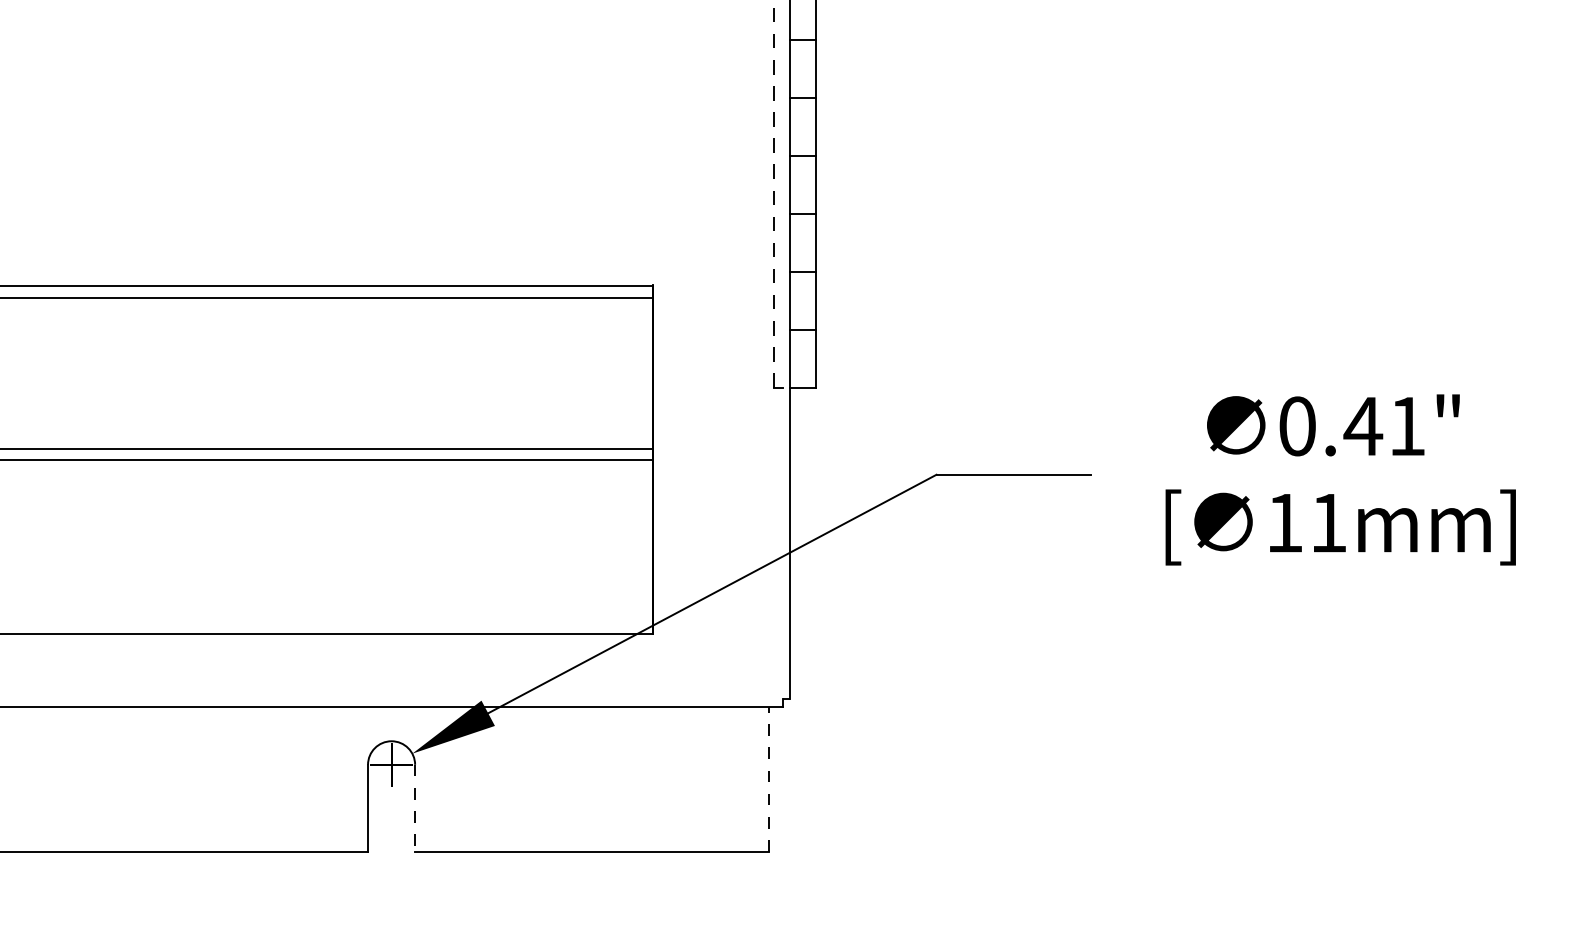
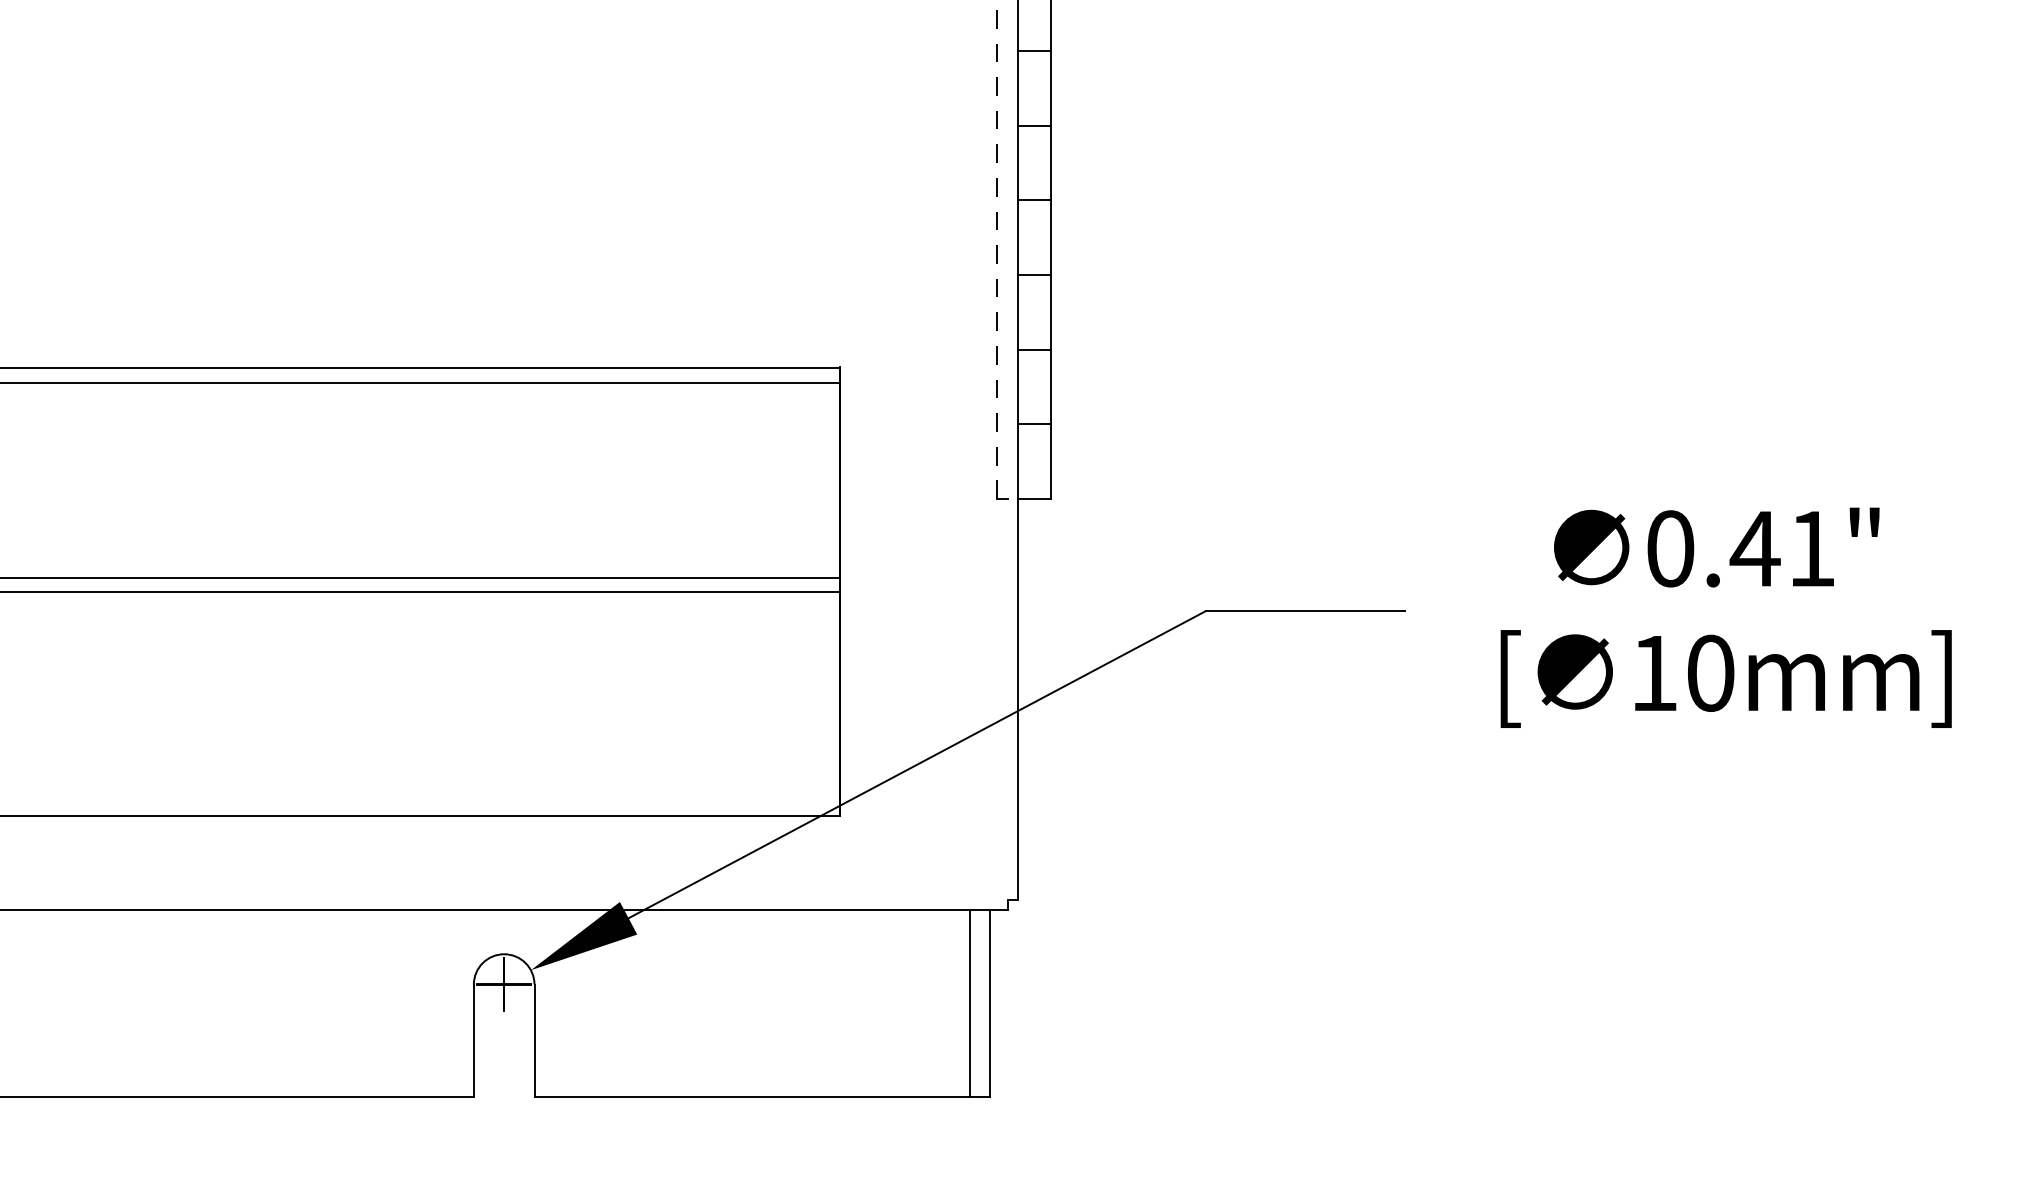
text: (1329, 522) -> (1711, 672), 11mm] -> 10mm]
line: (752, 778) -> (969, 1002), added
line: (768, 778) -> (989, 1002), dashed -> solid
line: (415, 809) -> (534, 1041), dashed -> solid

